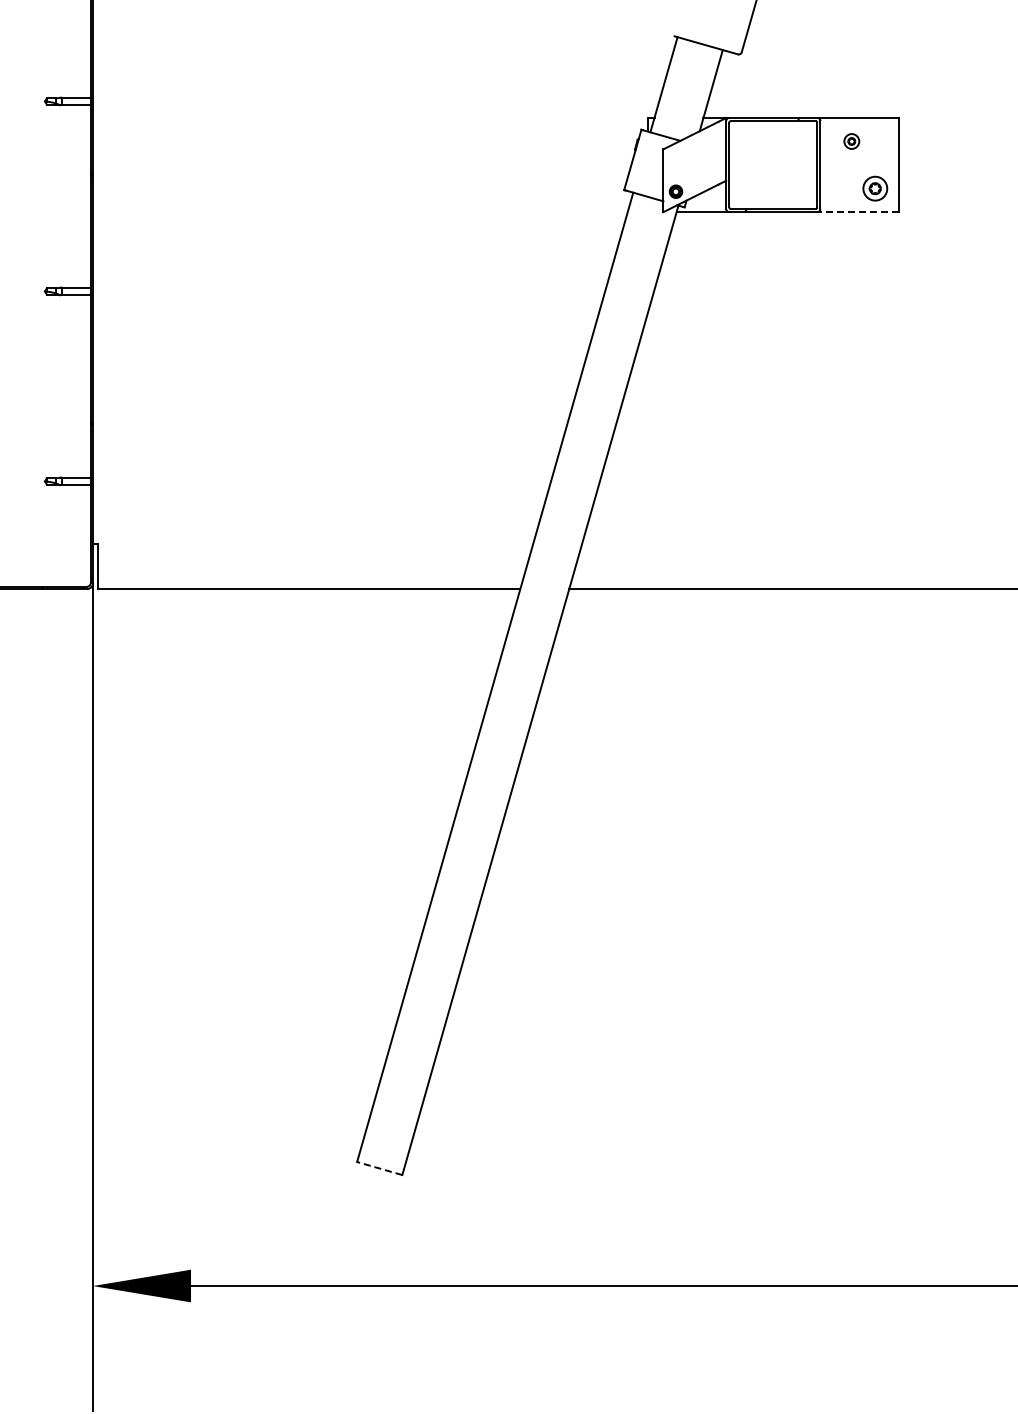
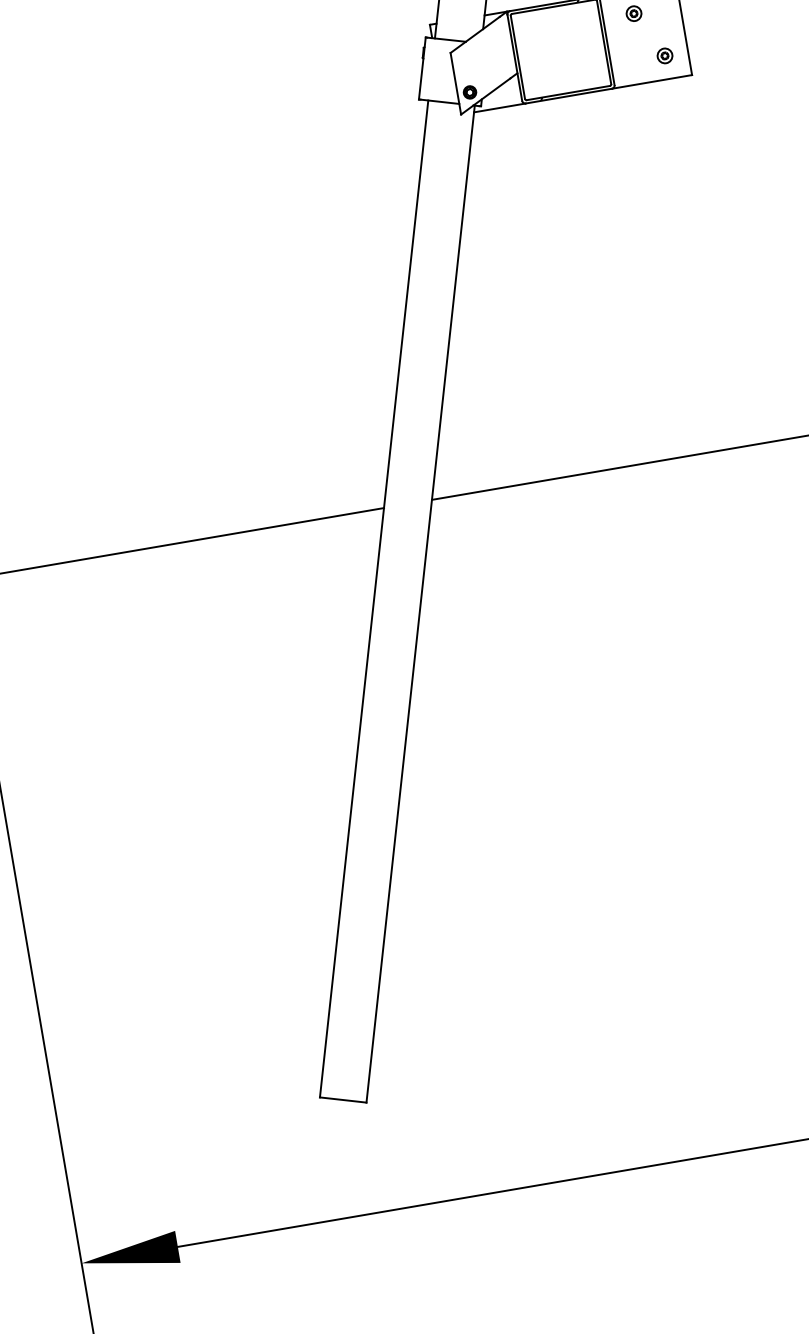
part: (875, 188) -> (665, 55), size x0.62
line: (858, 212) -> (652, 82), dashed -> solid
line: (379, 1168) -> (342, 1100), dashed -> solid

